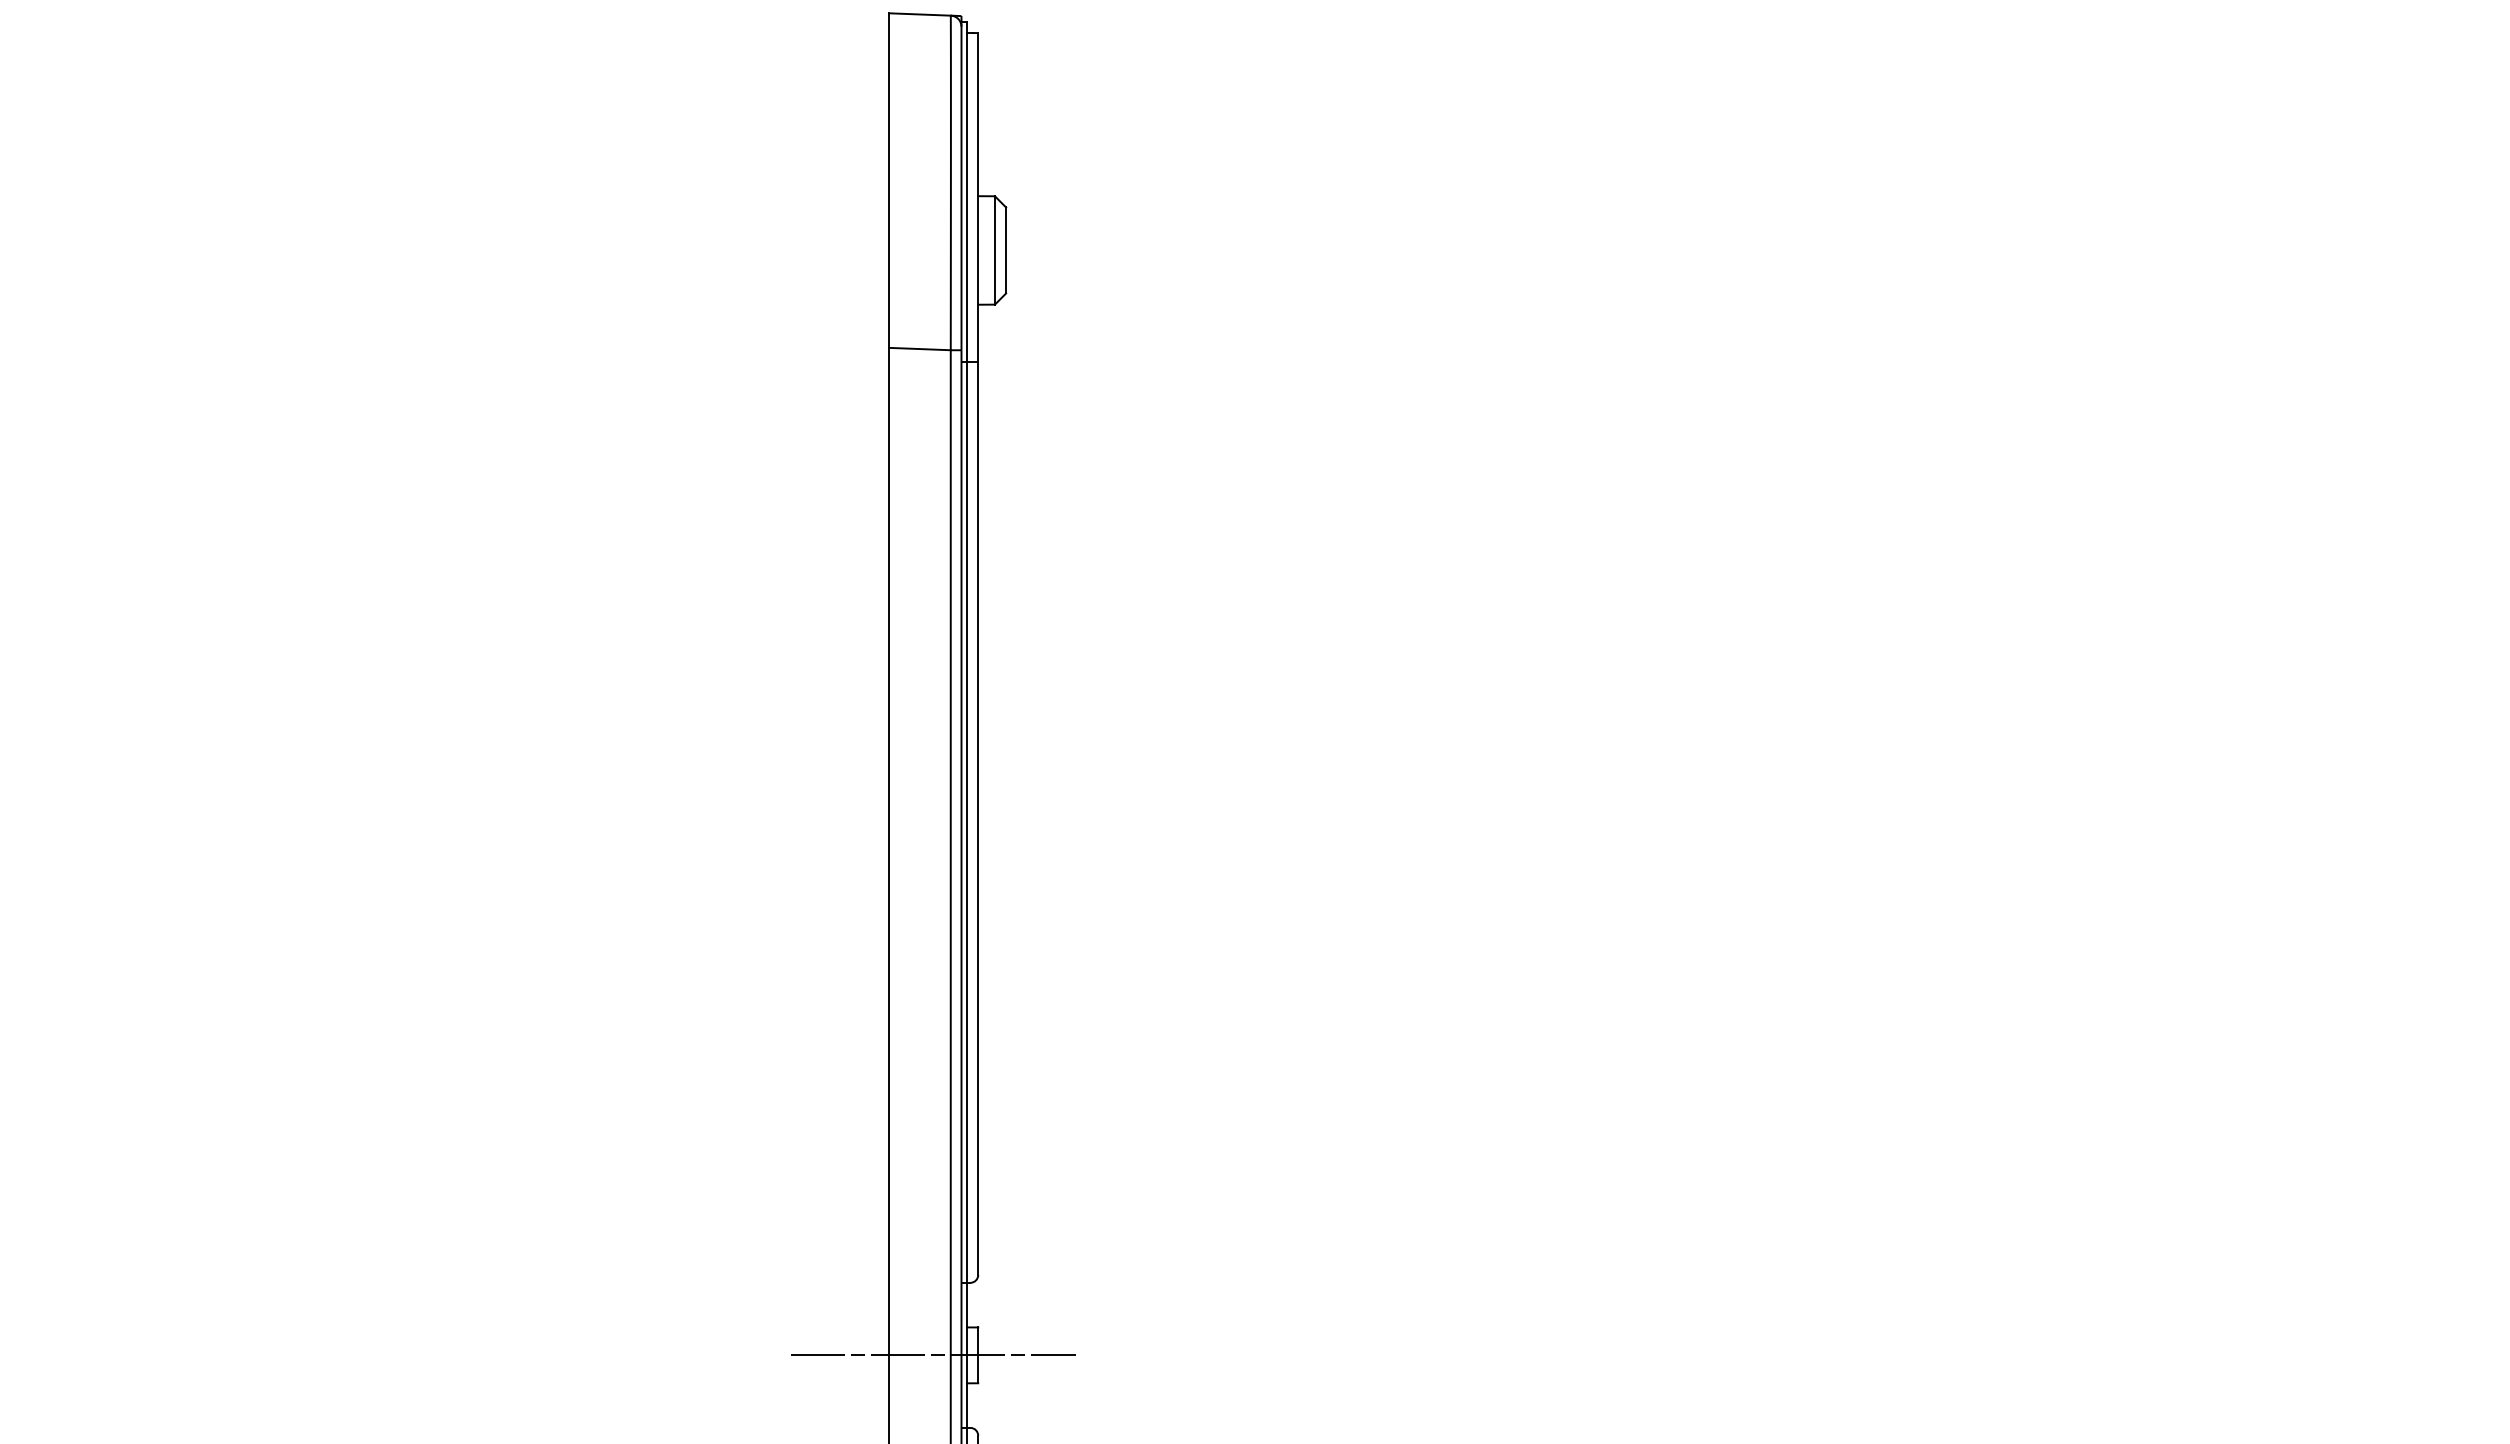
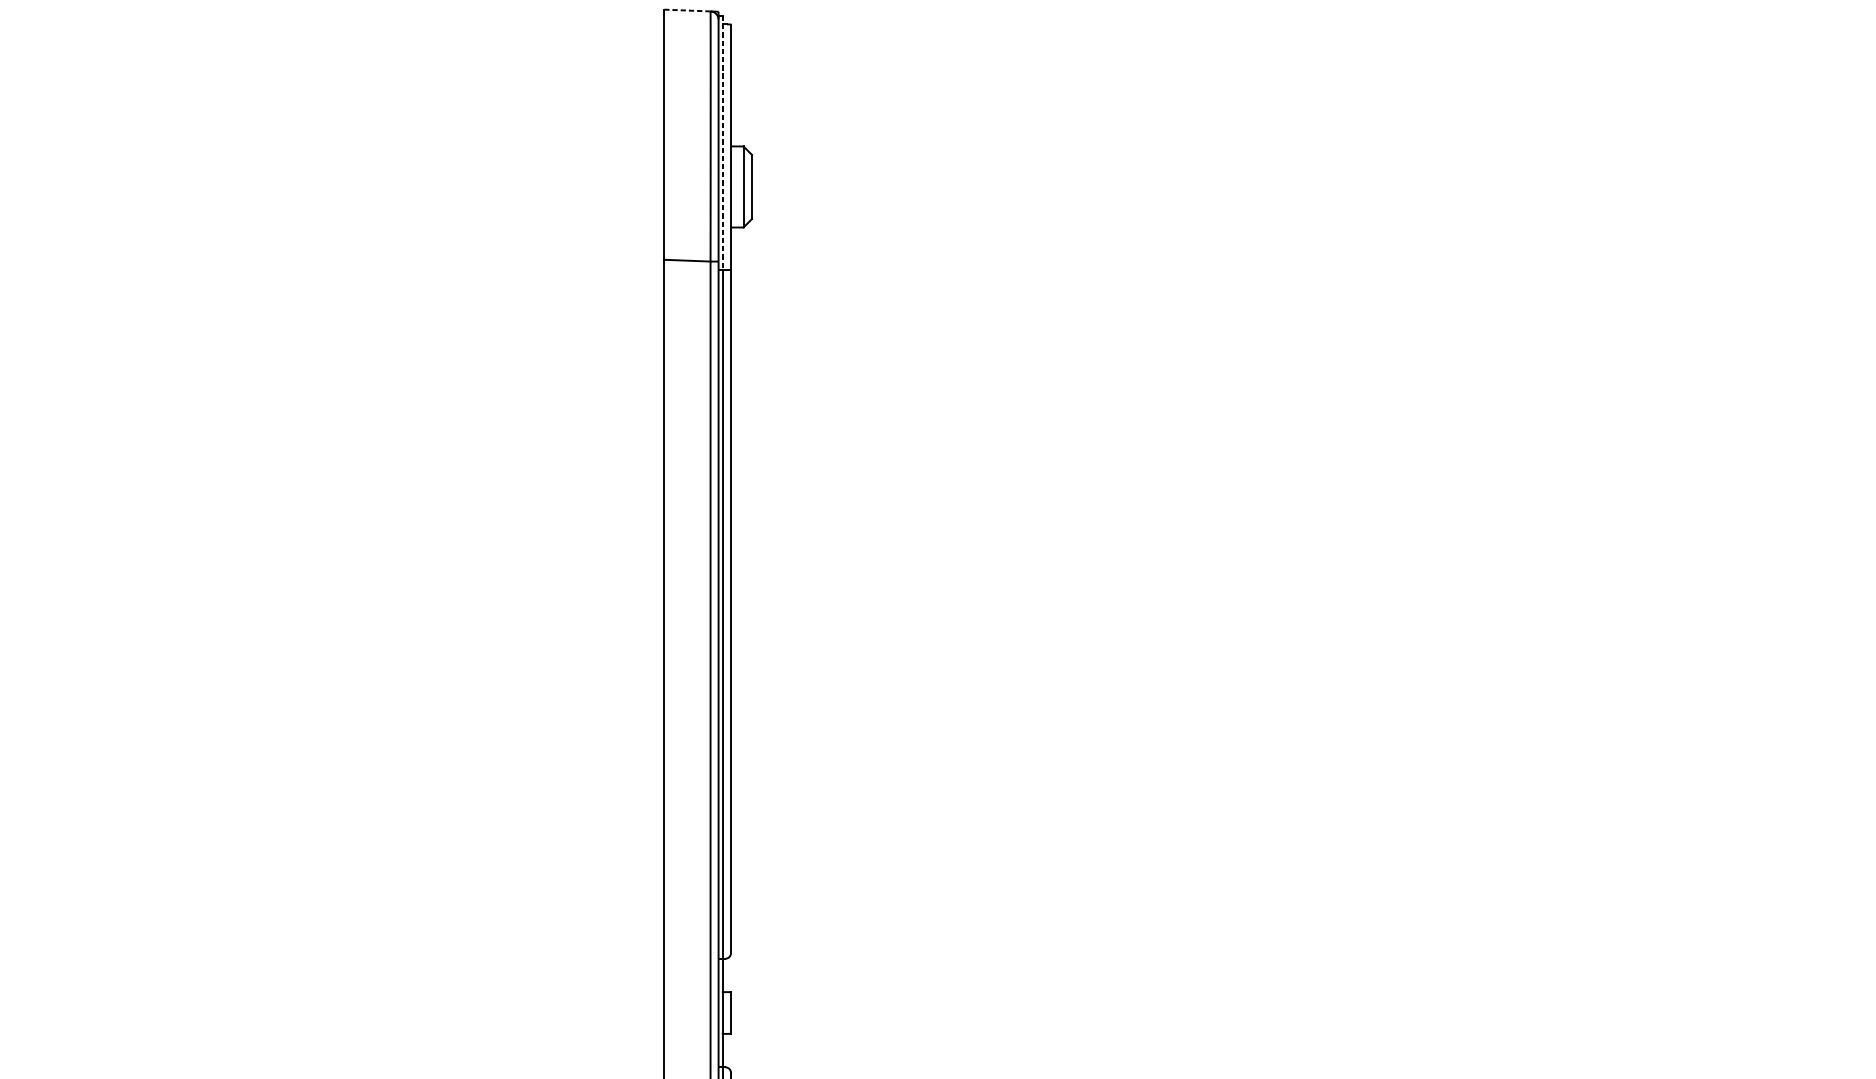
line: (919, 14) -> (687, 10), solid -> dashed
line: (967, 192) -> (723, 143), solid -> dashed
line: (933, 1355) -> (697, 1013), removed

